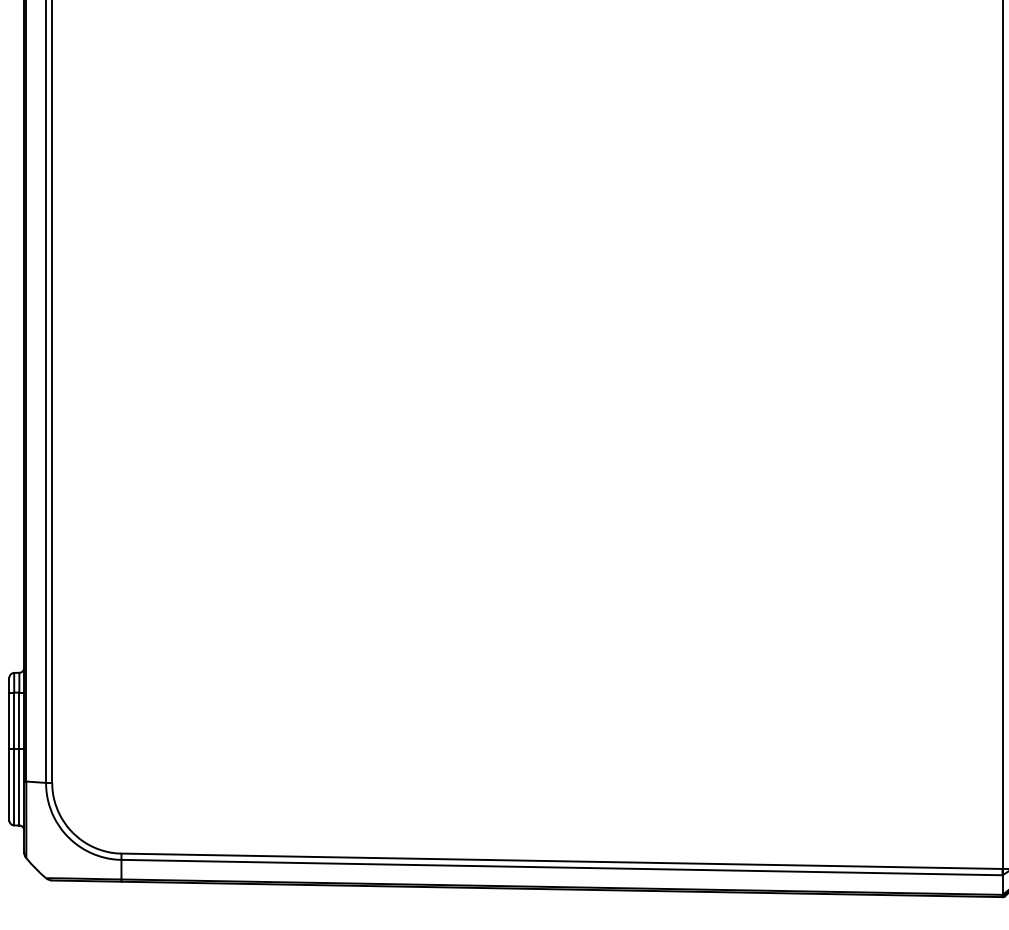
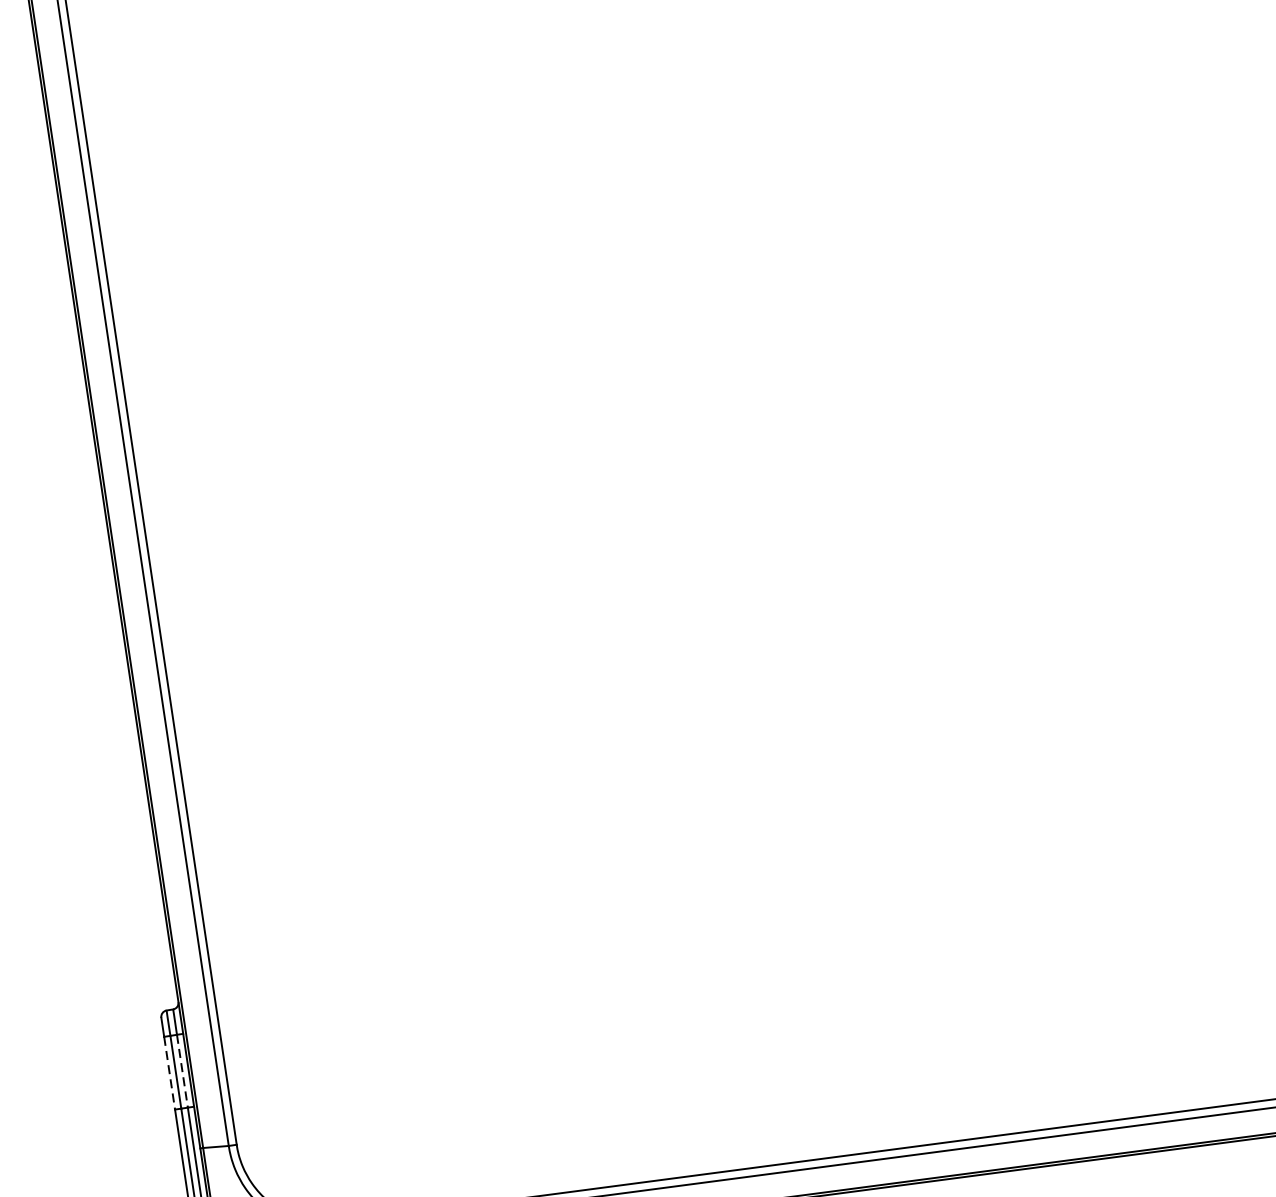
line: (9, 721) -> (169, 1073), solid -> dashed
line: (19, 721) -> (182, 1072), solid -> dashed

